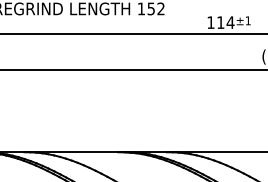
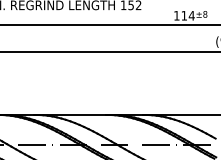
text: (248, 20) -> (205, 14), ±1 -> ±8

